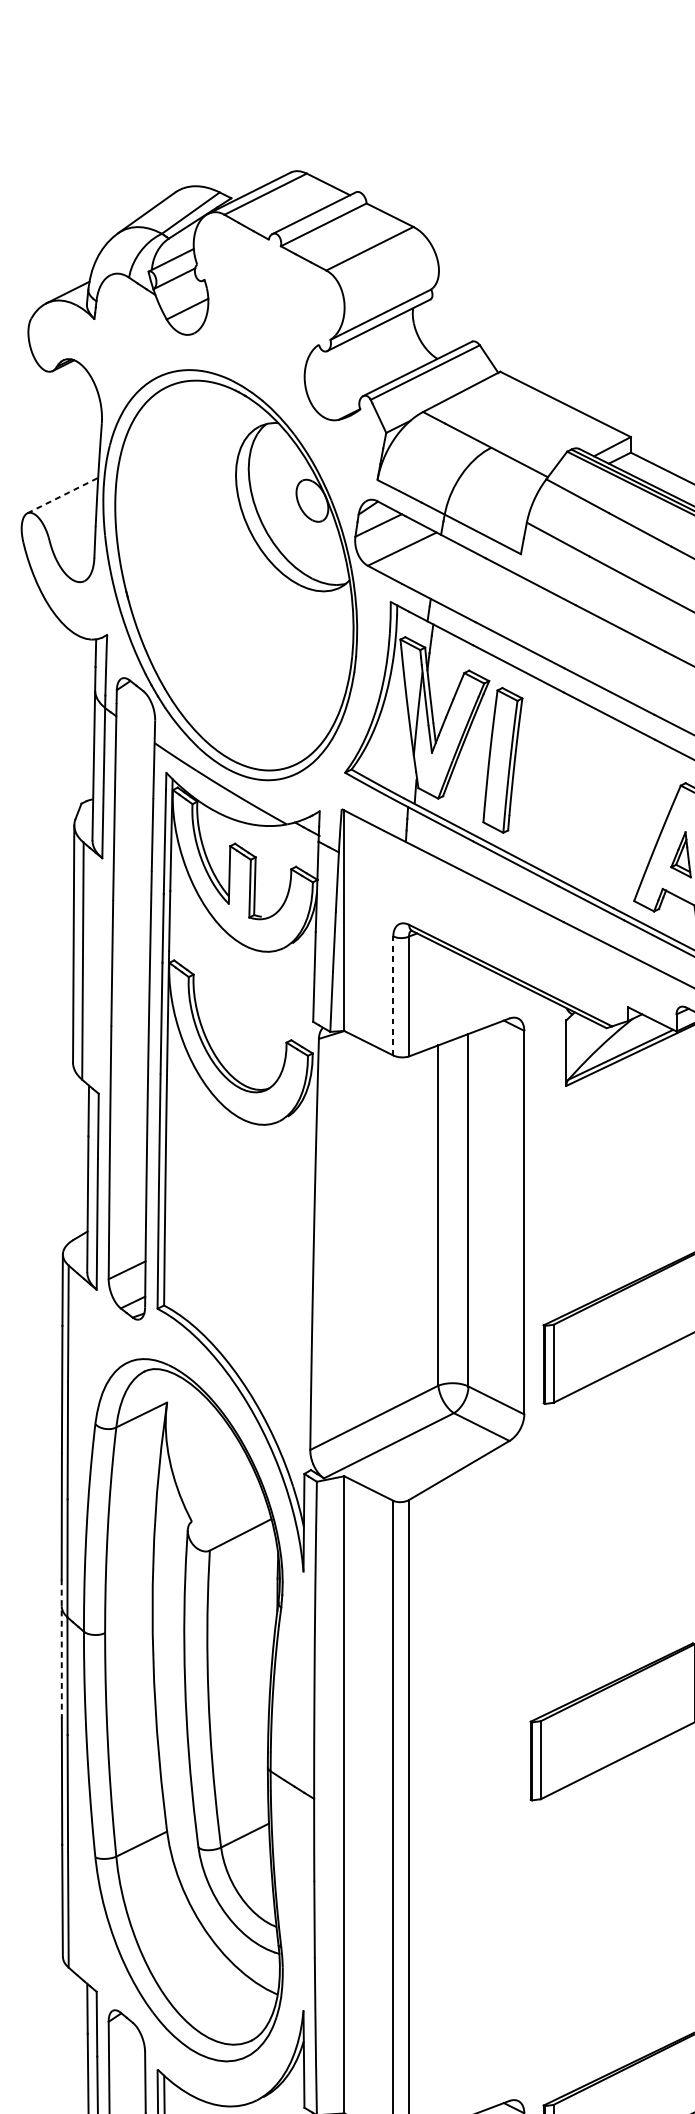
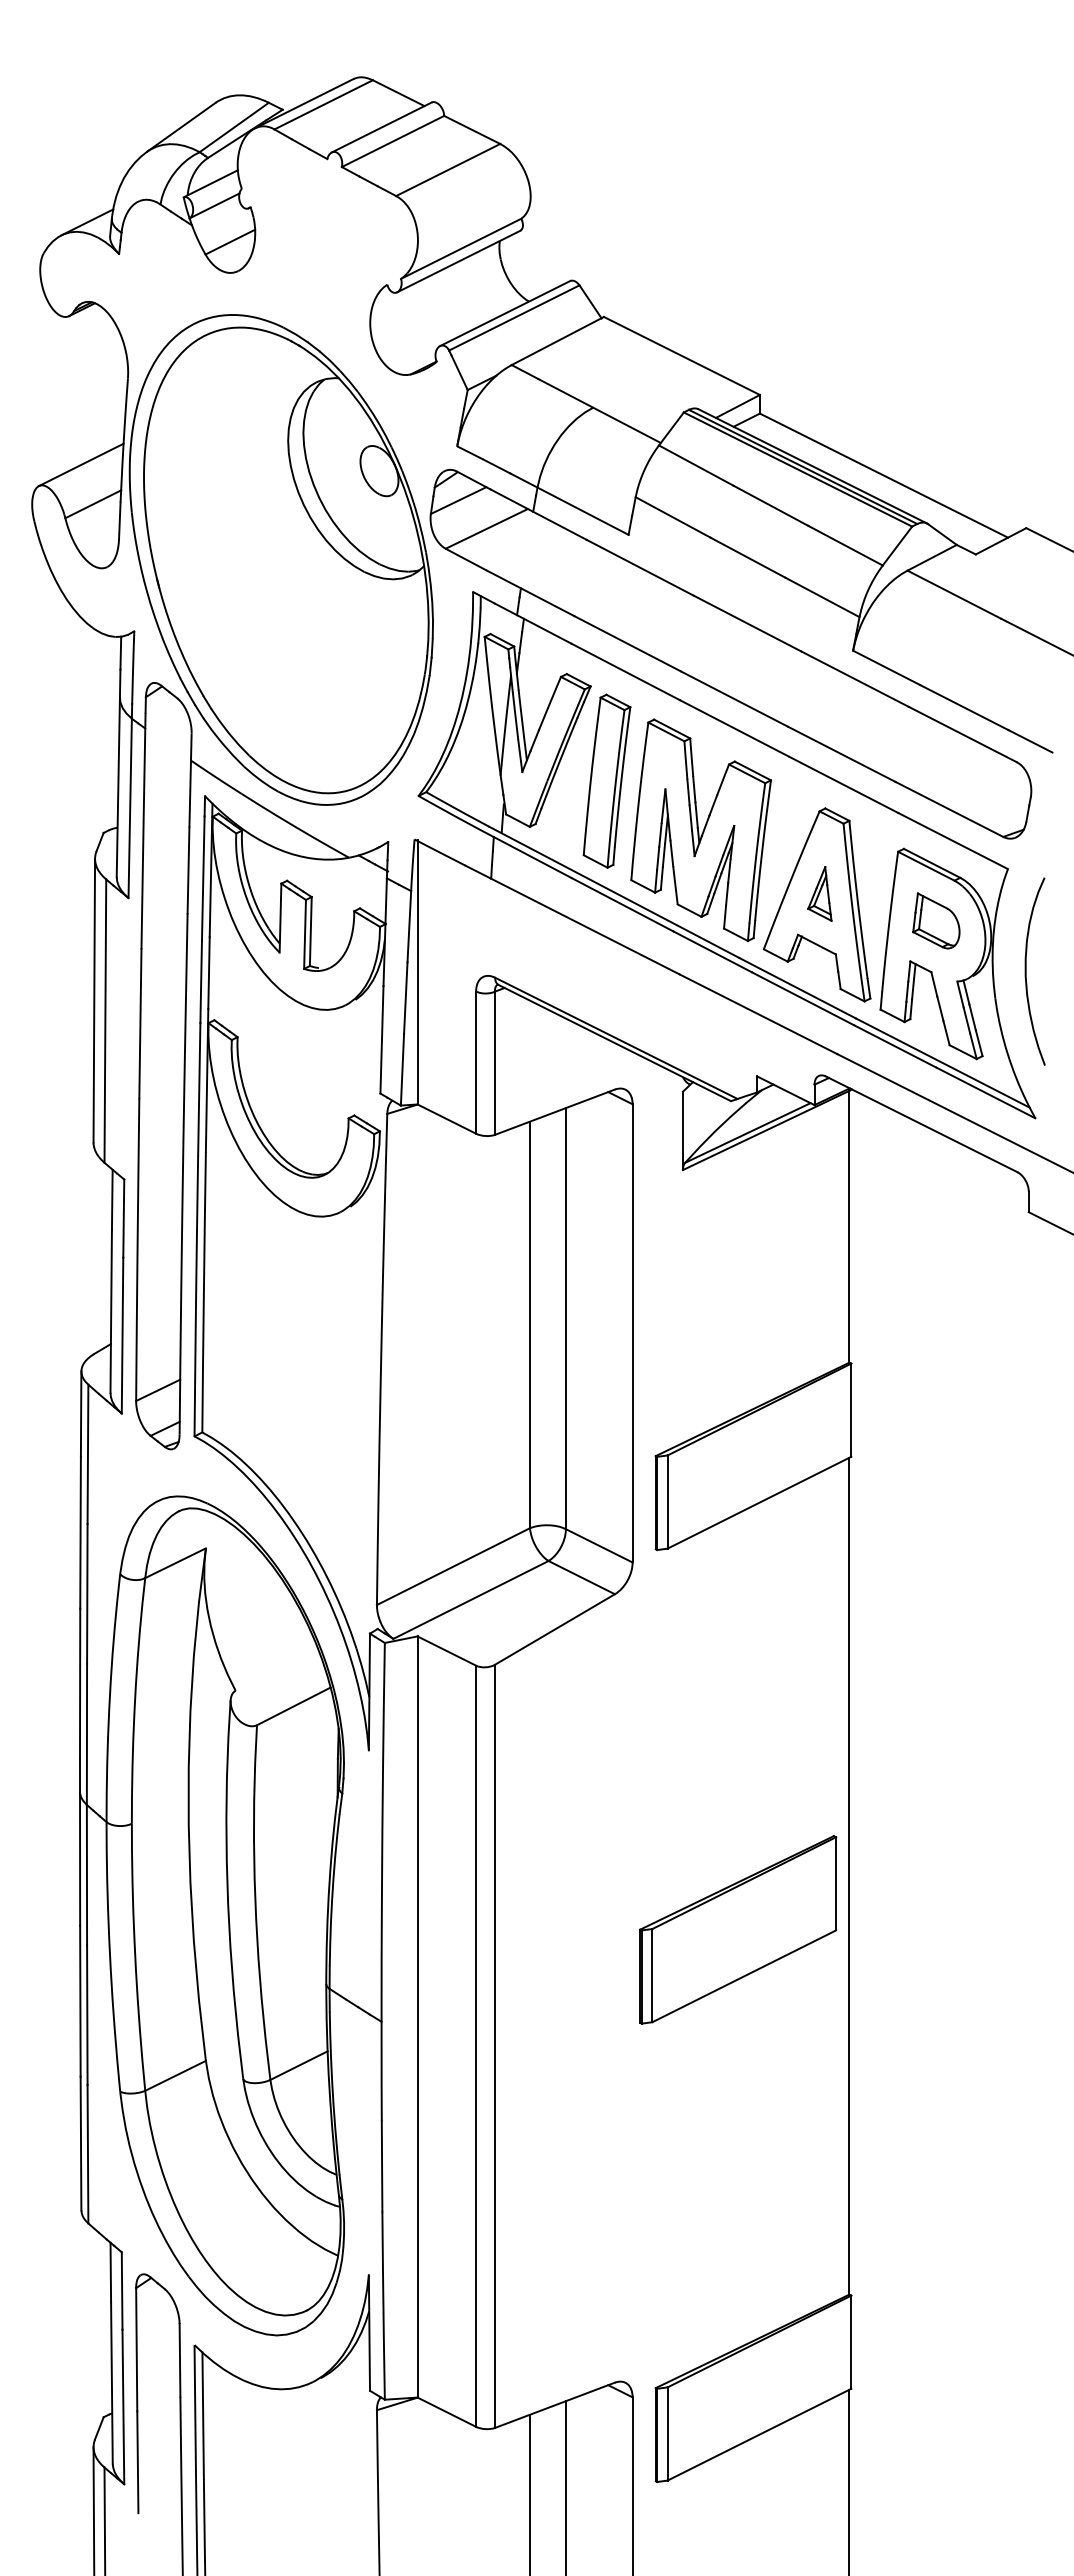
line: (62, 495) -> (81, 464), dashed -> solid
line: (73, 528) -> (93, 504), added
part: (581, 801) -> (701, 830), added
line: (393, 995) -> (476, 1062), dashed -> solid
line: (62, 1649) -> (80, 1843), dashed -> solid

